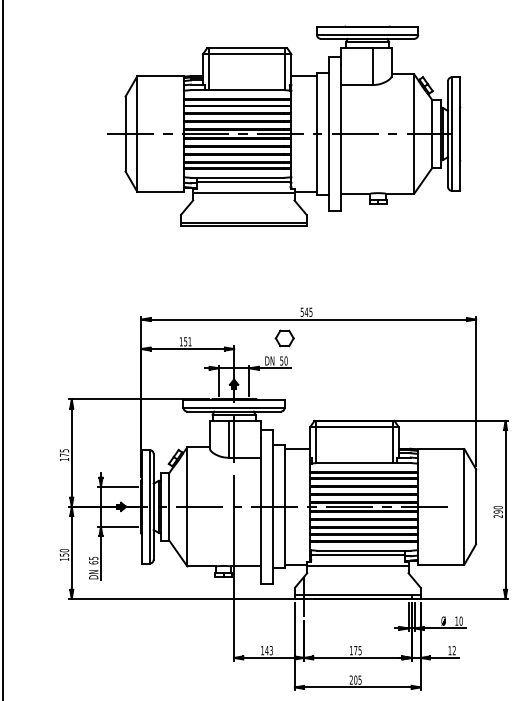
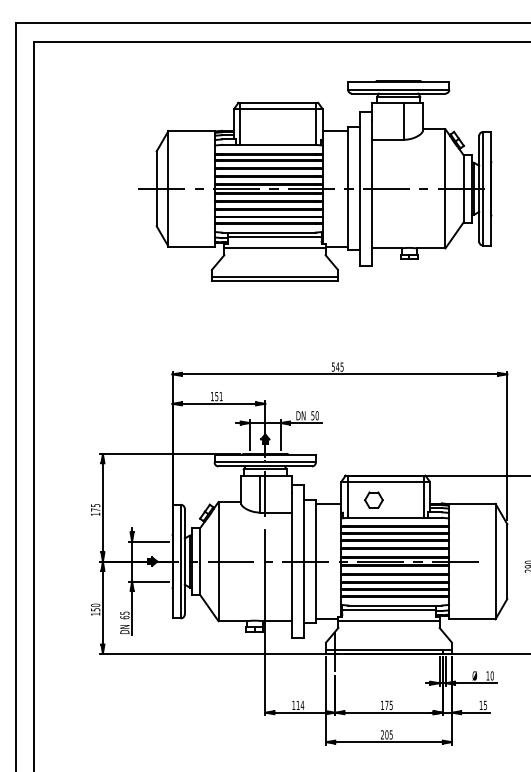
part: (284, 337) -> (373, 499), moved
text: (453, 649) -> (484, 704), 12 -> 15
text: (269, 650) -> (300, 705), 143 -> 114

